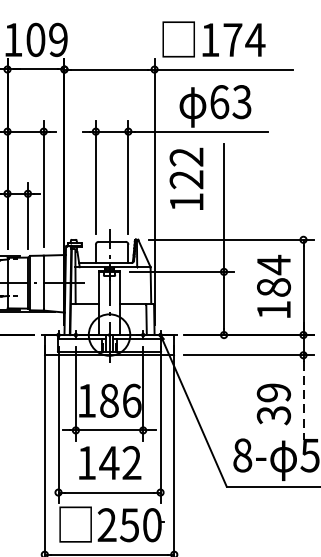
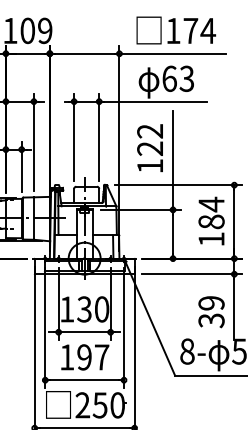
text: (214, 39) -> (176, 30), moved
text: (185, 179) -> (149, 148), moved
text: (120, 400) -> (93, 309), 186 -> 130
line: (303, 402) -> (234, 310), dashed -> solid
text: (119, 463) -> (92, 357), 142 -> 197

